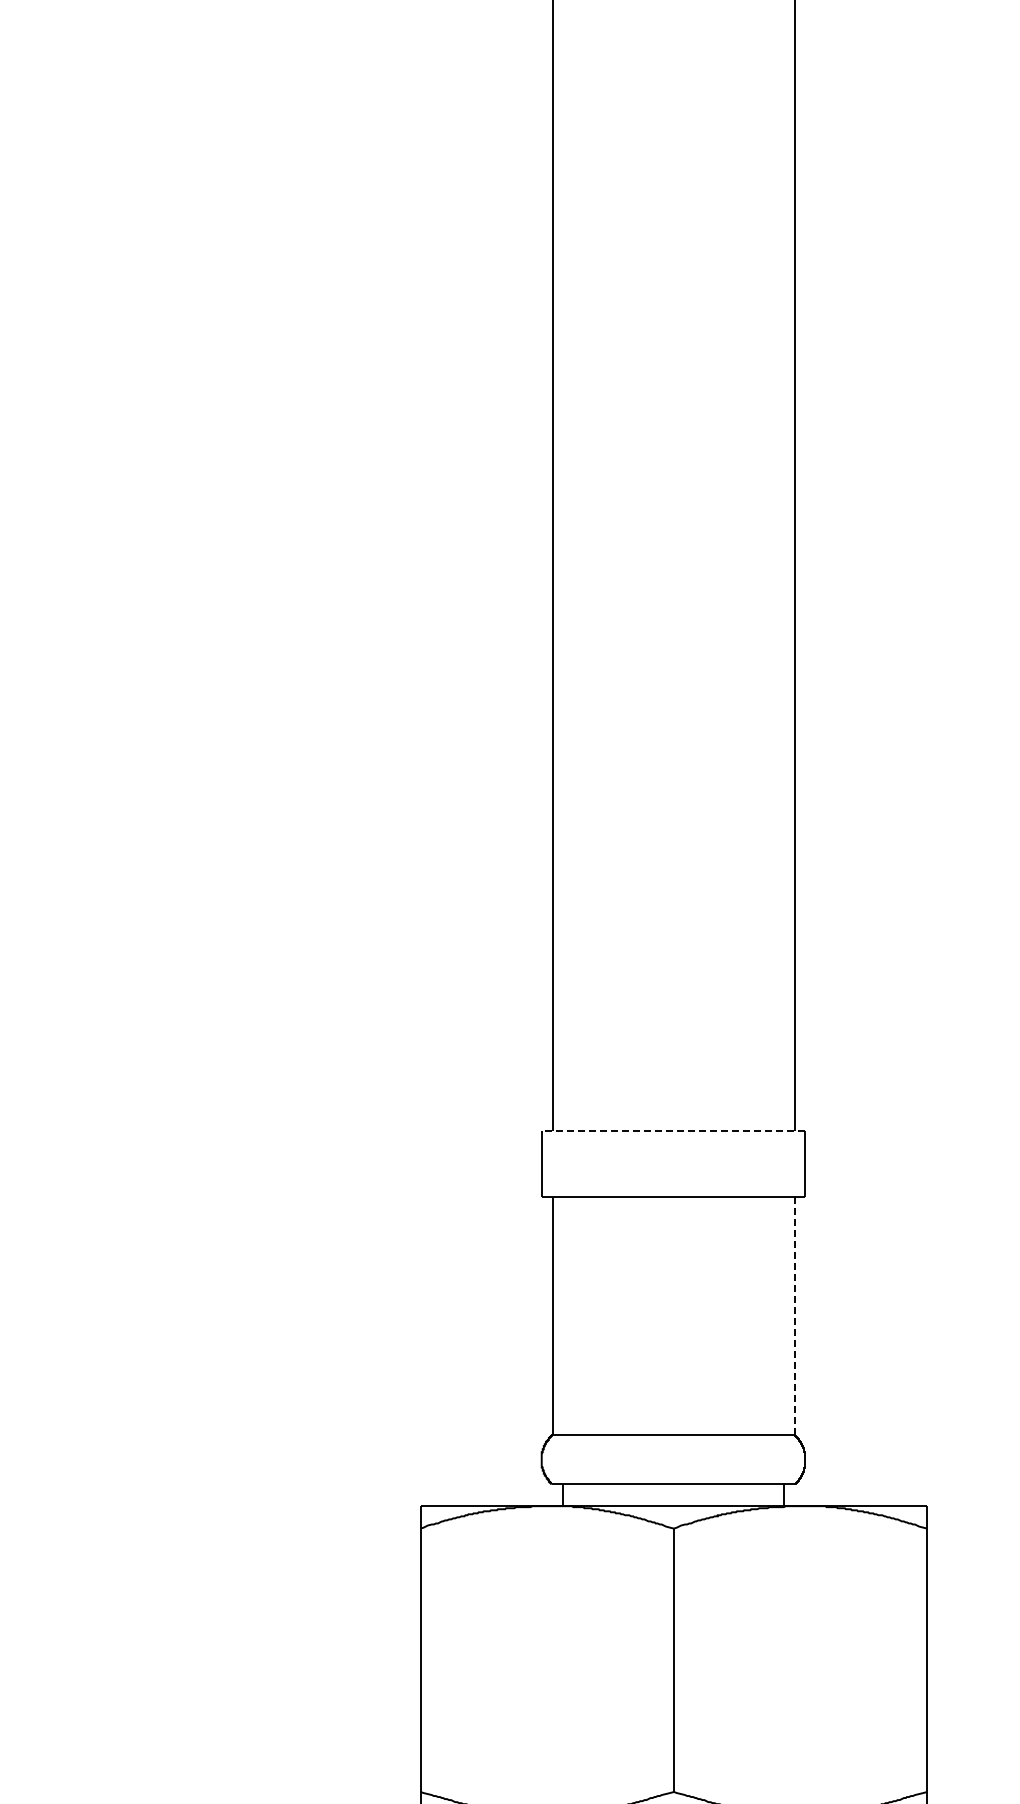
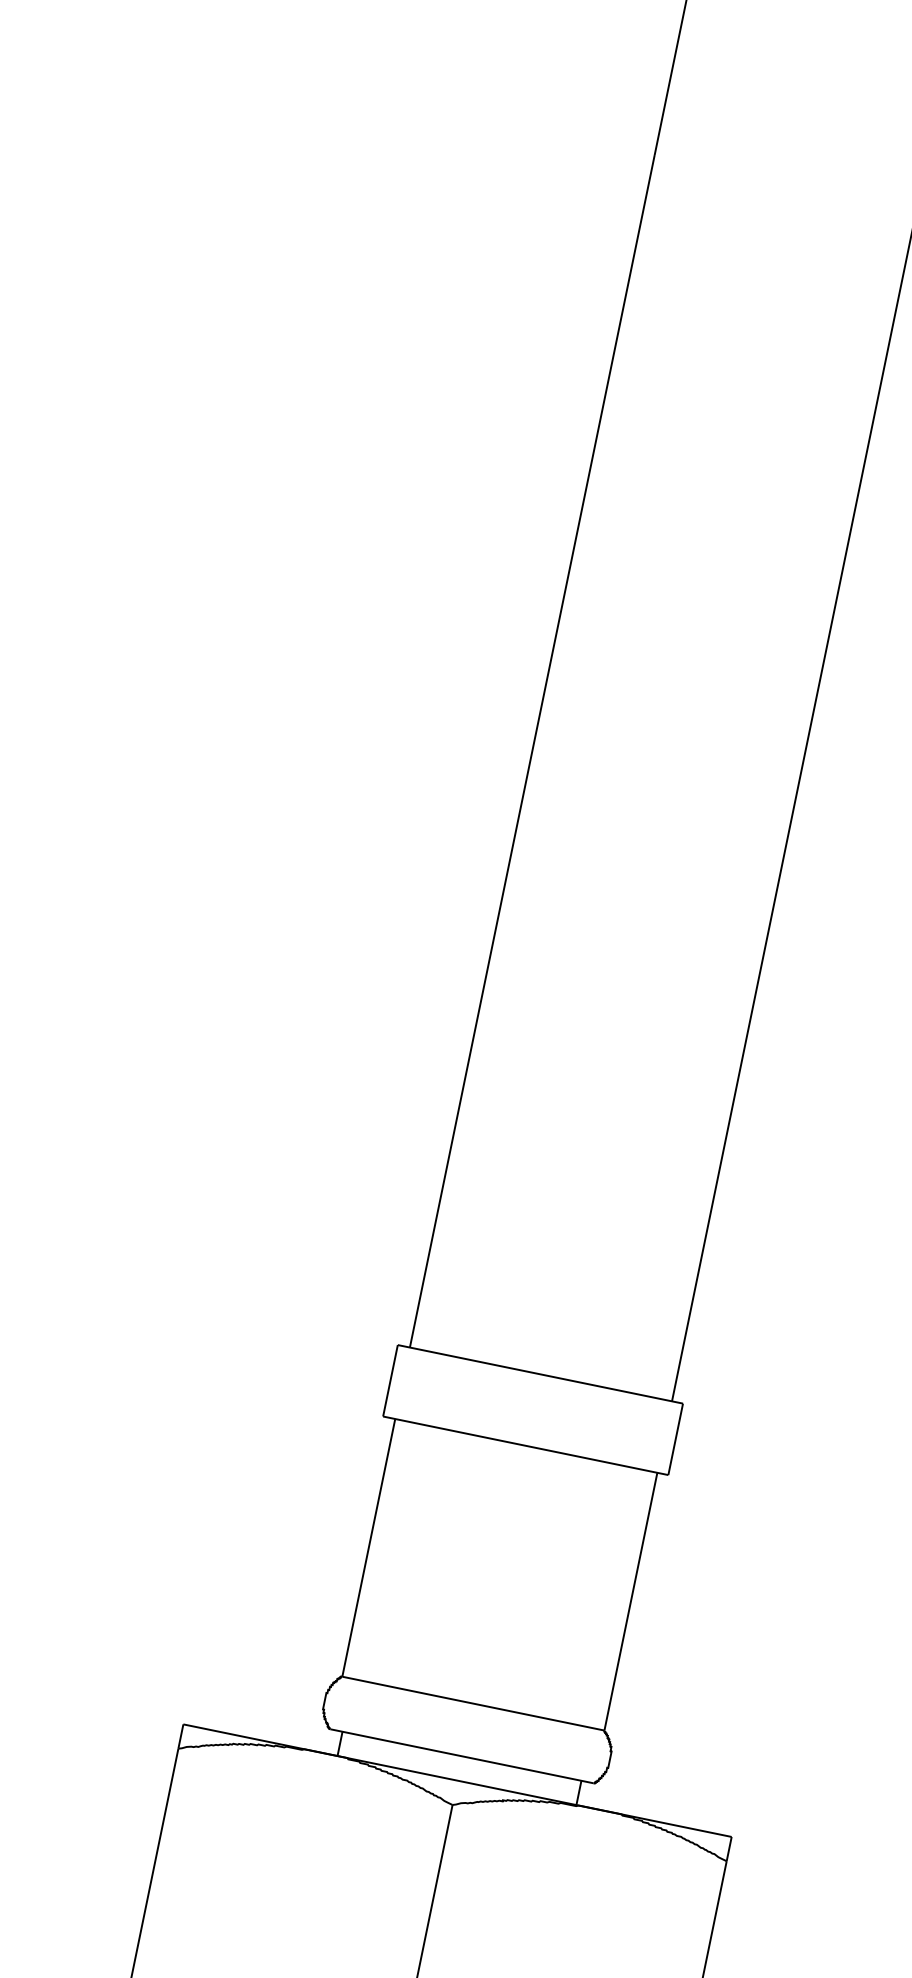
line: (673, 1130) -> (540, 1373), dashed -> solid
line: (795, 1315) -> (631, 1601), dashed -> solid

